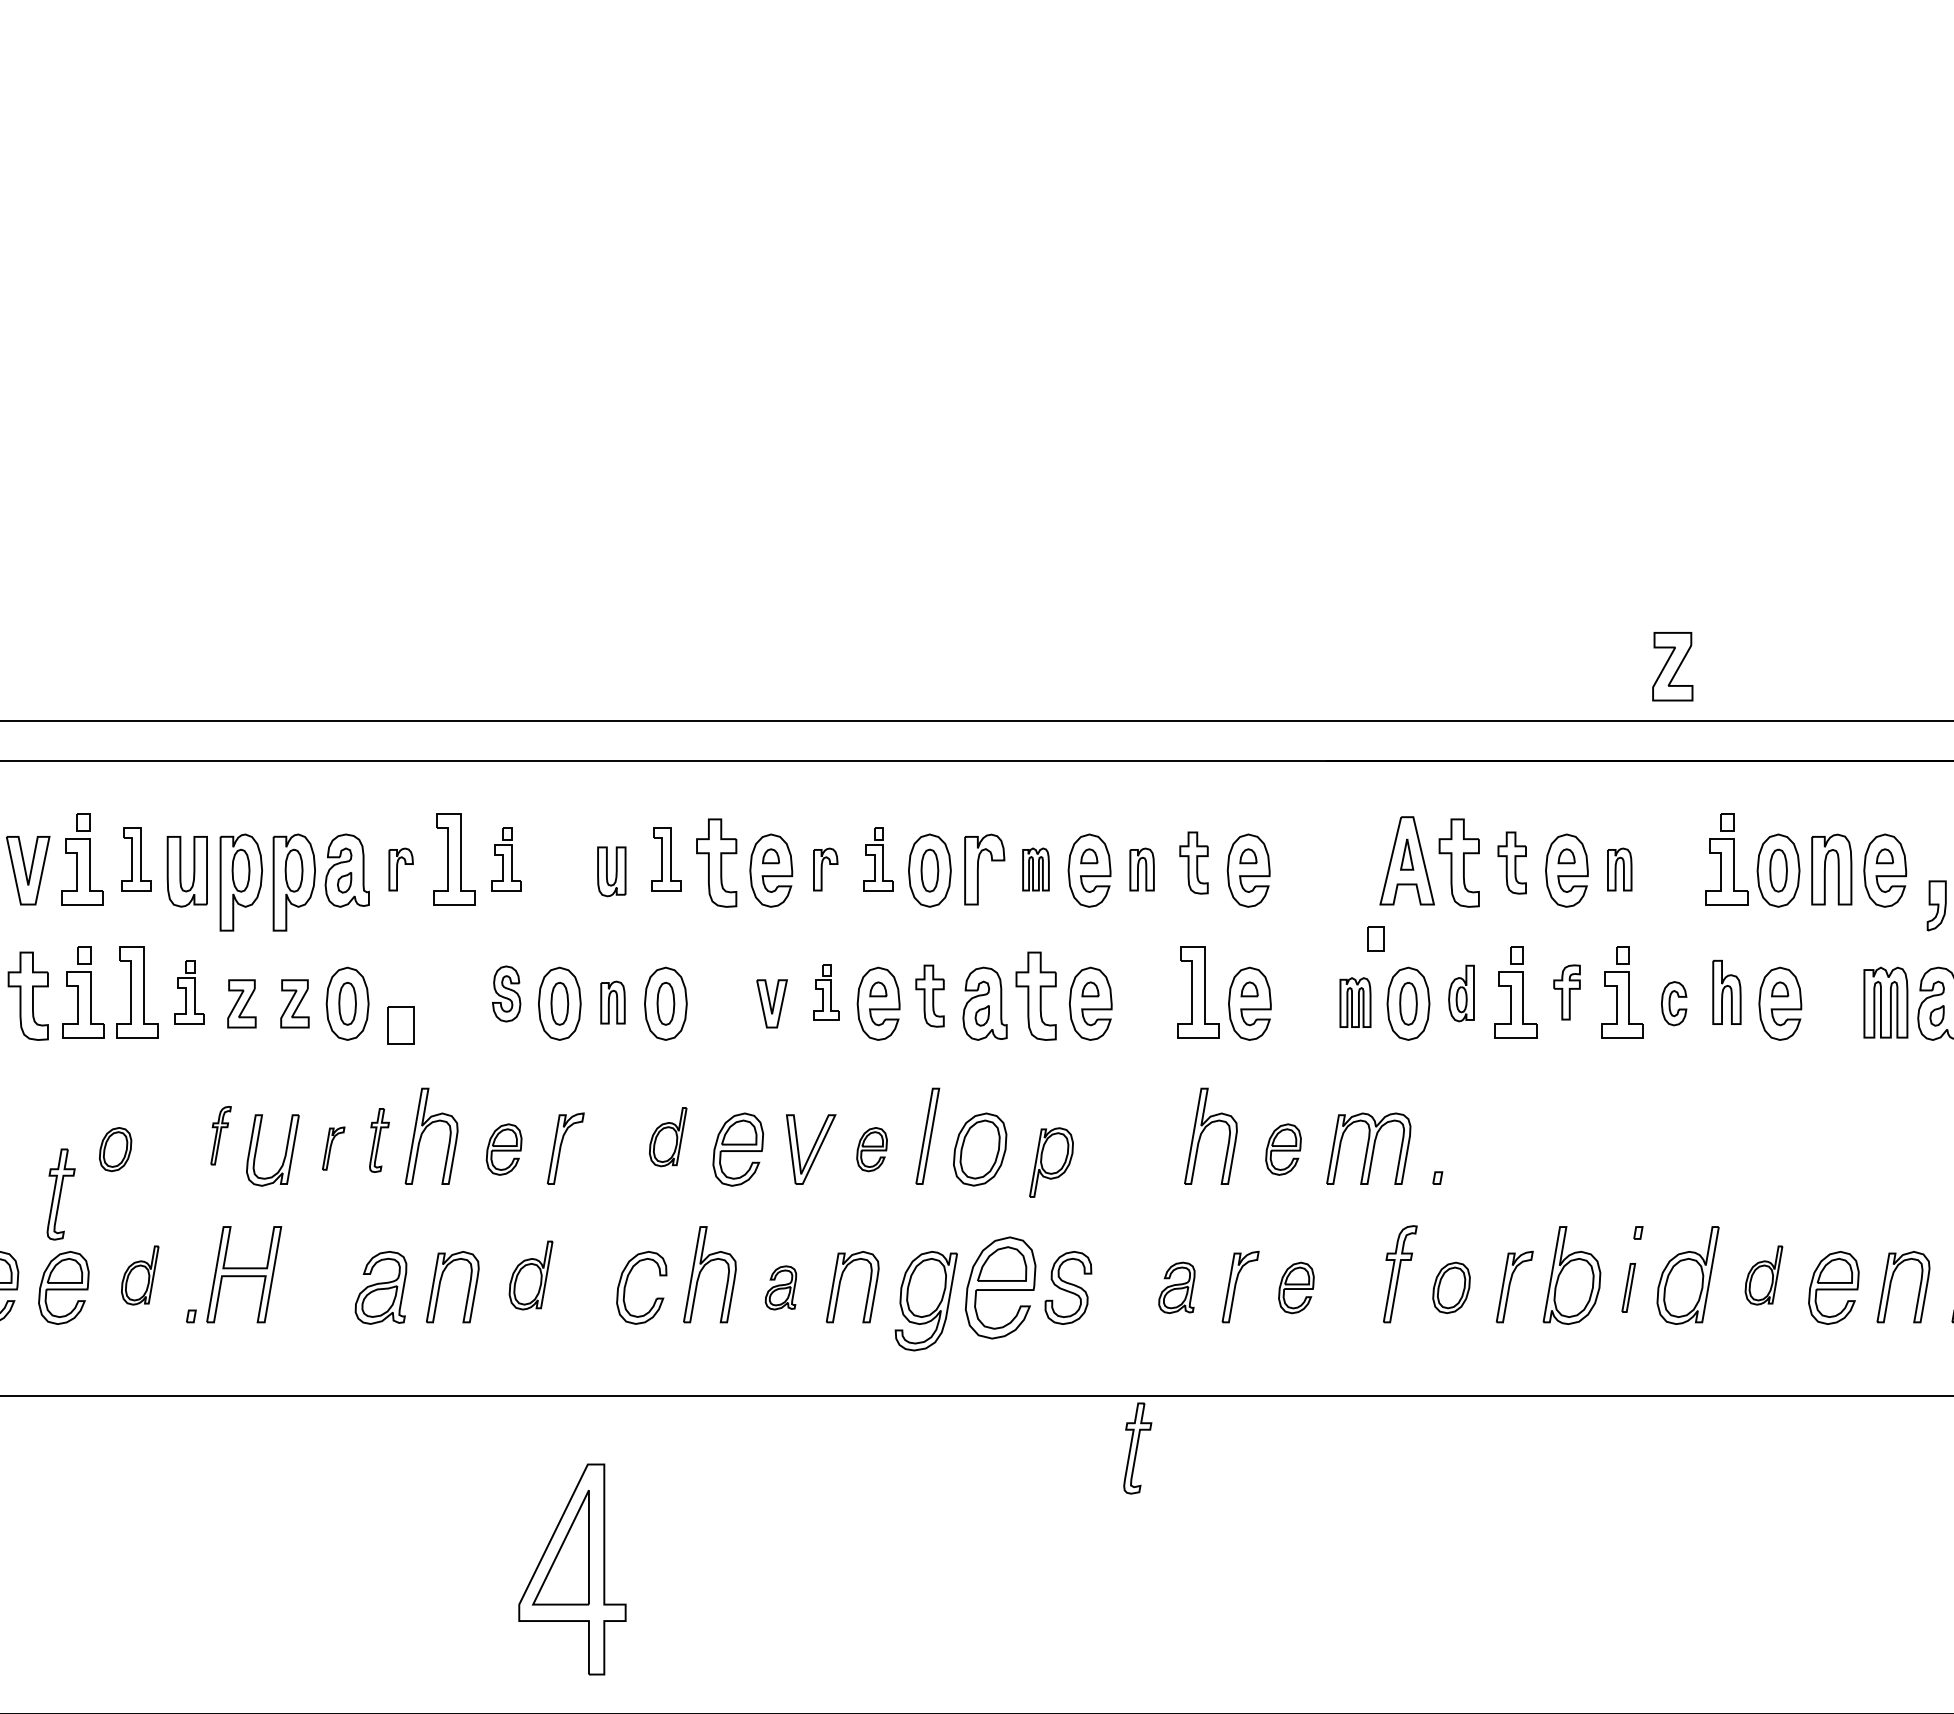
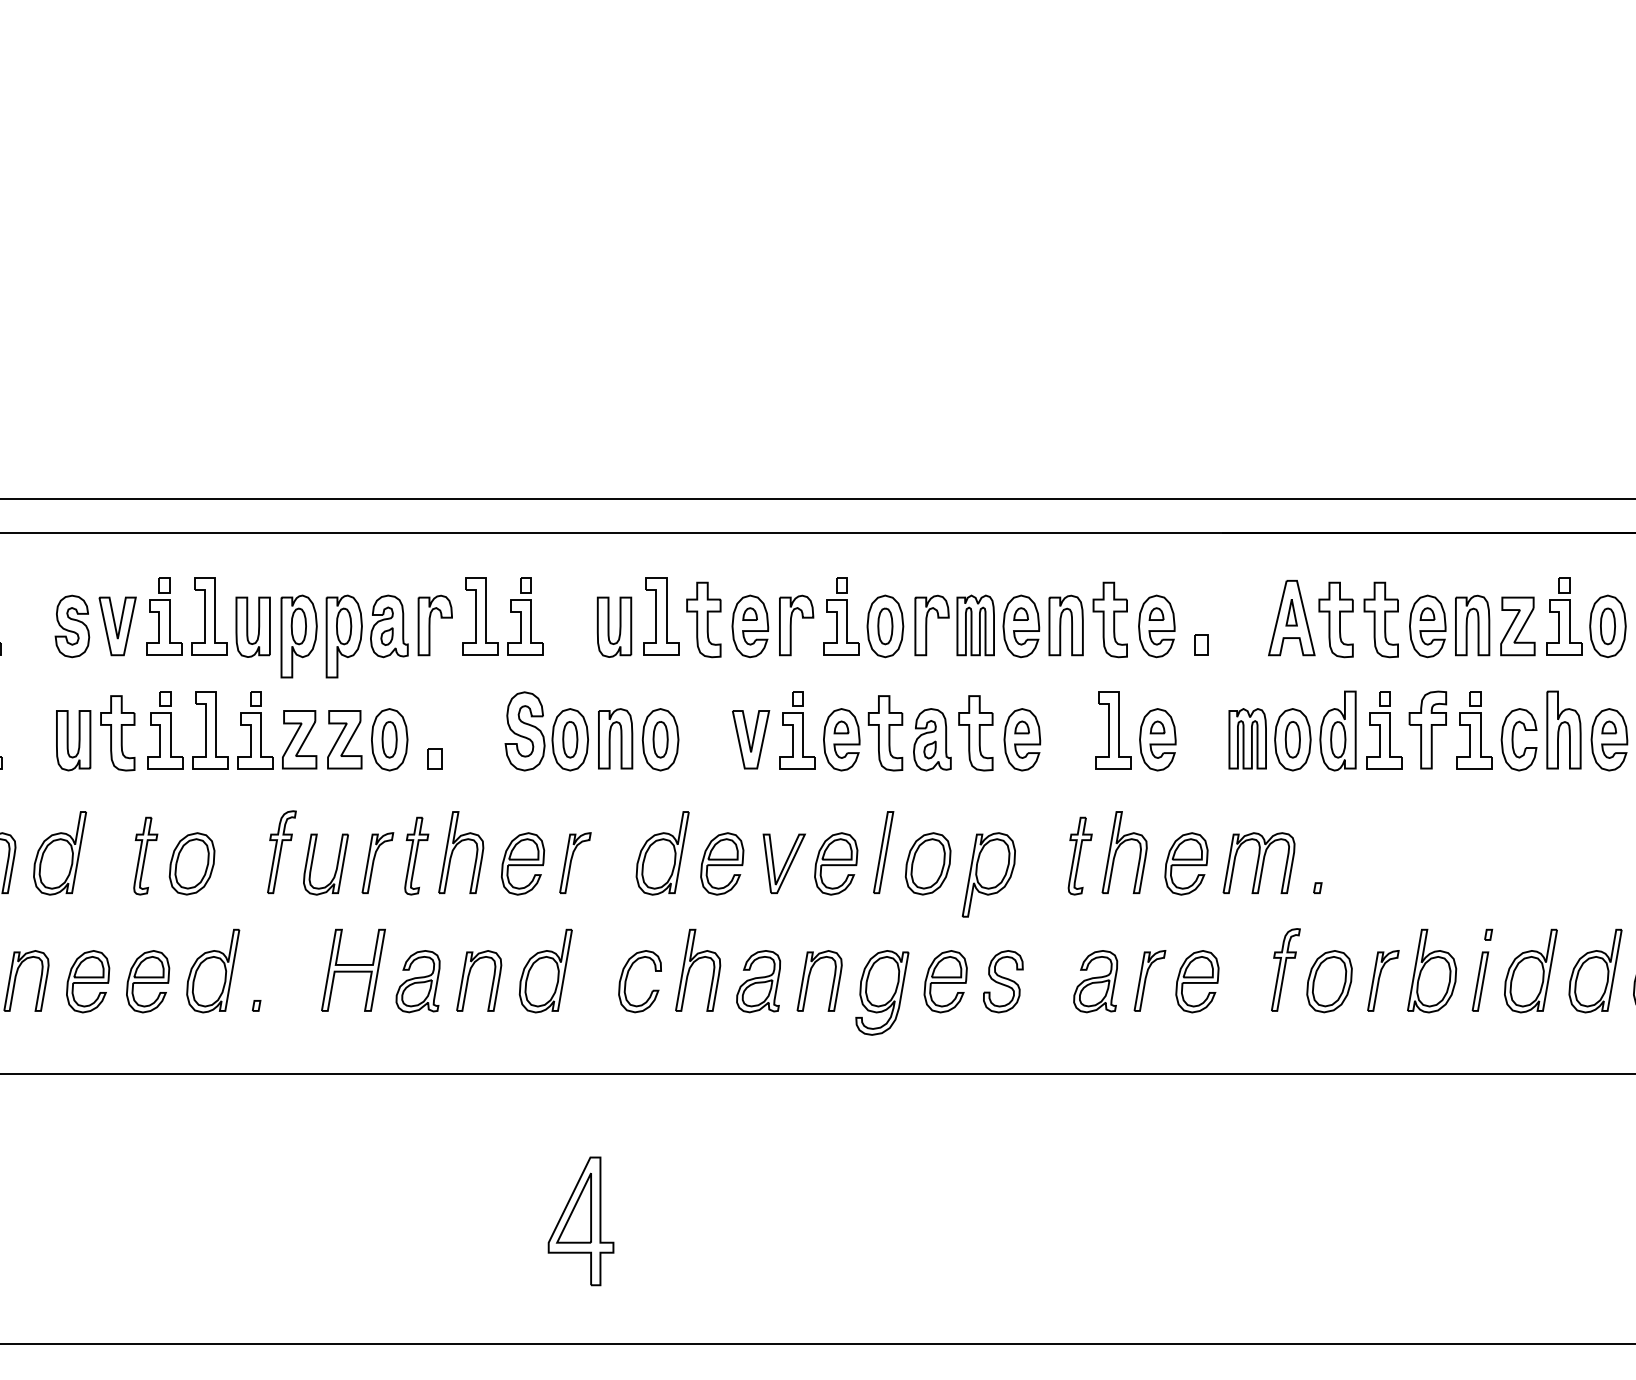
part: (1672, 666) -> (1517, 626), moved
part: (136, 859) -> (209, 616), size x1.43
part: (506, 859) -> (524, 616), size x1.43
part: (666, 859) -> (661, 616), size x1.43
part: (878, 859) -> (841, 616), size x1.43
part: (1193, 862) -> (1109, 619), size x1.43
part: (1511, 862) -> (1380, 619), size x1.43
part: (400, 869) -> (434, 625), size x1.67
part: (825, 869) -> (796, 625), size x1.67
part: (1035, 869) -> (975, 625), size x1.67
part: (1141, 869) -> (1065, 625), size x1.67
part: (1619, 869) -> (1472, 625), size x1.67
part: (611, 871) -> (614, 627), size x1.43
part: (1375, 938) -> (1200, 644), moved
part: (189, 992) -> (255, 730), size x1.43
part: (826, 992) -> (797, 730), size x1.67
part: (1566, 992) -> (1427, 730), size x1.67
part: (1726, 992) -> (1563, 730), size x1.43
part: (506, 993) -> (524, 730), size x1.67
part: (1461, 993) -> (1338, 730), size x1.67
part: (929, 995) -> (885, 732), size x1.43
part: (612, 1002) -> (615, 738), size x1.67
part: (1355, 1002) -> (1247, 738), size x1.43
part: (241, 1003) -> (299, 739), size x1.43
part: (294, 1003) -> (344, 739), size x1.43
part: (771, 1003) -> (750, 739), size x1.43
part: (1673, 1003) -> (1518, 739), size x1.67
part: (400, 1026) -> (434, 759), size x0.62
part: (220, 1135) -> (281, 851), size x1.67
part: (667, 1136) -> (661, 852), size x1.67
part: (379, 1140) -> (416, 856), size x1.43
part: (333, 1148) -> (377, 862), size x1.67
part: (115, 1149) -> (192, 863), size x1.67
part: (503, 1149) -> (522, 863), size x1.43
part: (871, 1149) -> (835, 863), size x1.67
part: (1283, 1149) -> (1186, 863), size x1.43
part: (1051, 1162) -> (988, 874), size x1.43
part: (60, 1194) -> (145, 856), moved
part: (244, 1274) -> (353, 970), moved
part: (139, 1275) -> (212, 971), size x1.67
part: (530, 1275) -> (545, 971), size x1.43
part: (1763, 1275) -> (1595, 971), size x1.67
part: (780, 1287) -> (758, 981), size x1.67
part: (1000, 1287) -> (945, 981), size x0.71
part: (1176, 1287) -> (1095, 981), size x1.43
part: (1296, 1287) -> (1197, 981), size x1.43
part: (1451, 1287) -> (1329, 981), size x1.43
part: (1628, 1287) -> (1480, 981), size x1.43
part: (1137, 1448) -> (1080, 856), moved
part: (572, 1569) -> (581, 1221), size x0.71

